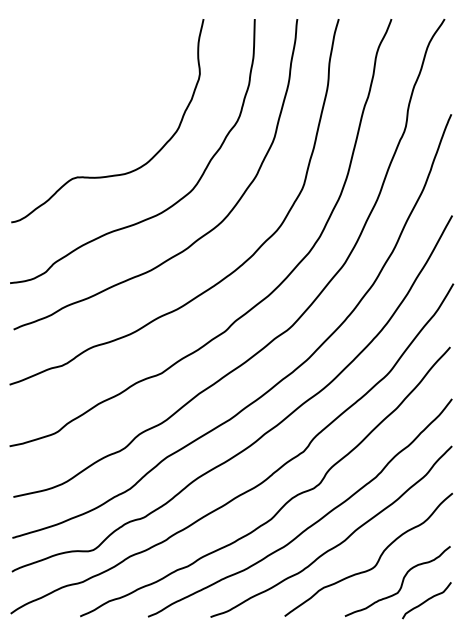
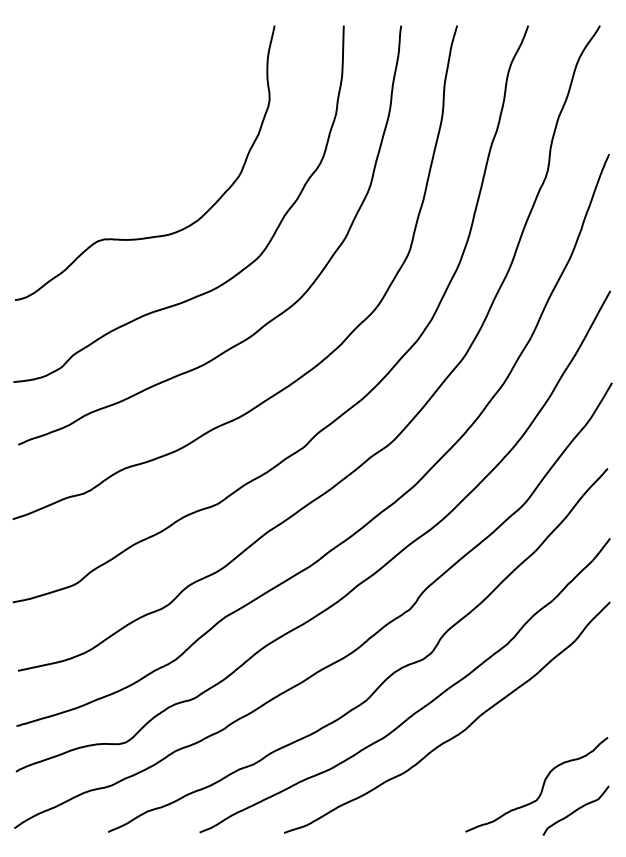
curve: (378, 558) -> (510, 753), removed

